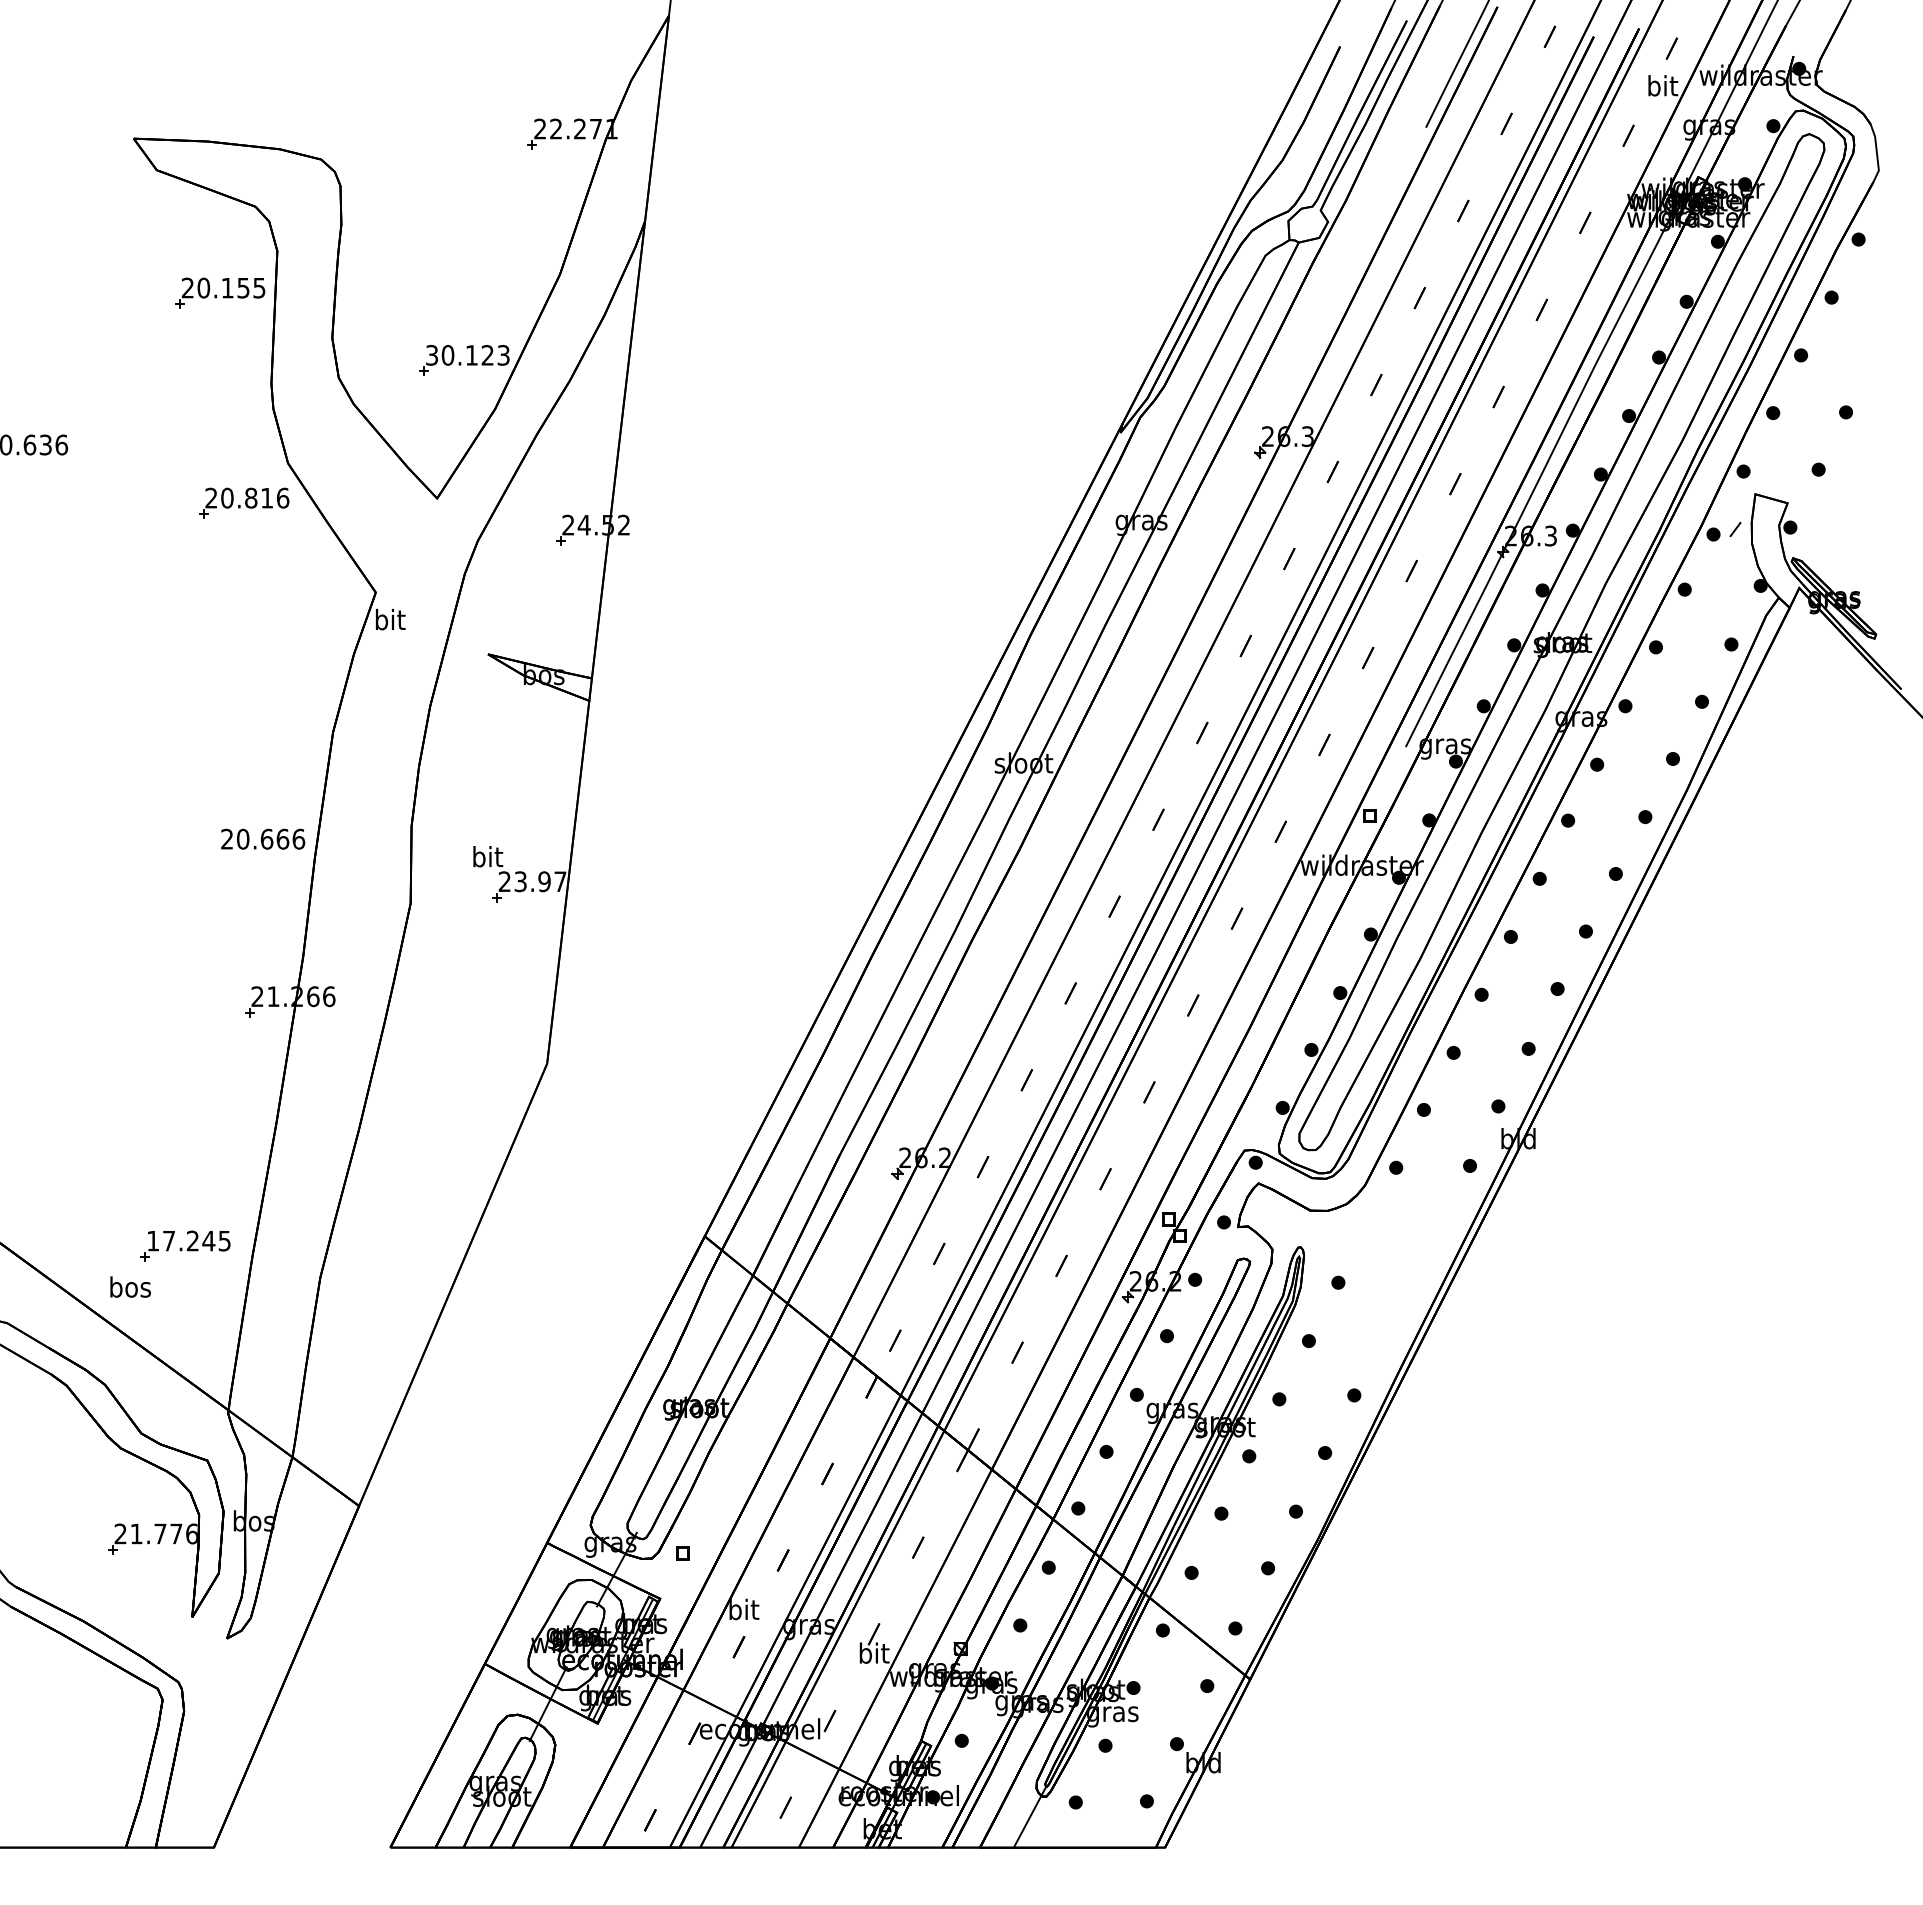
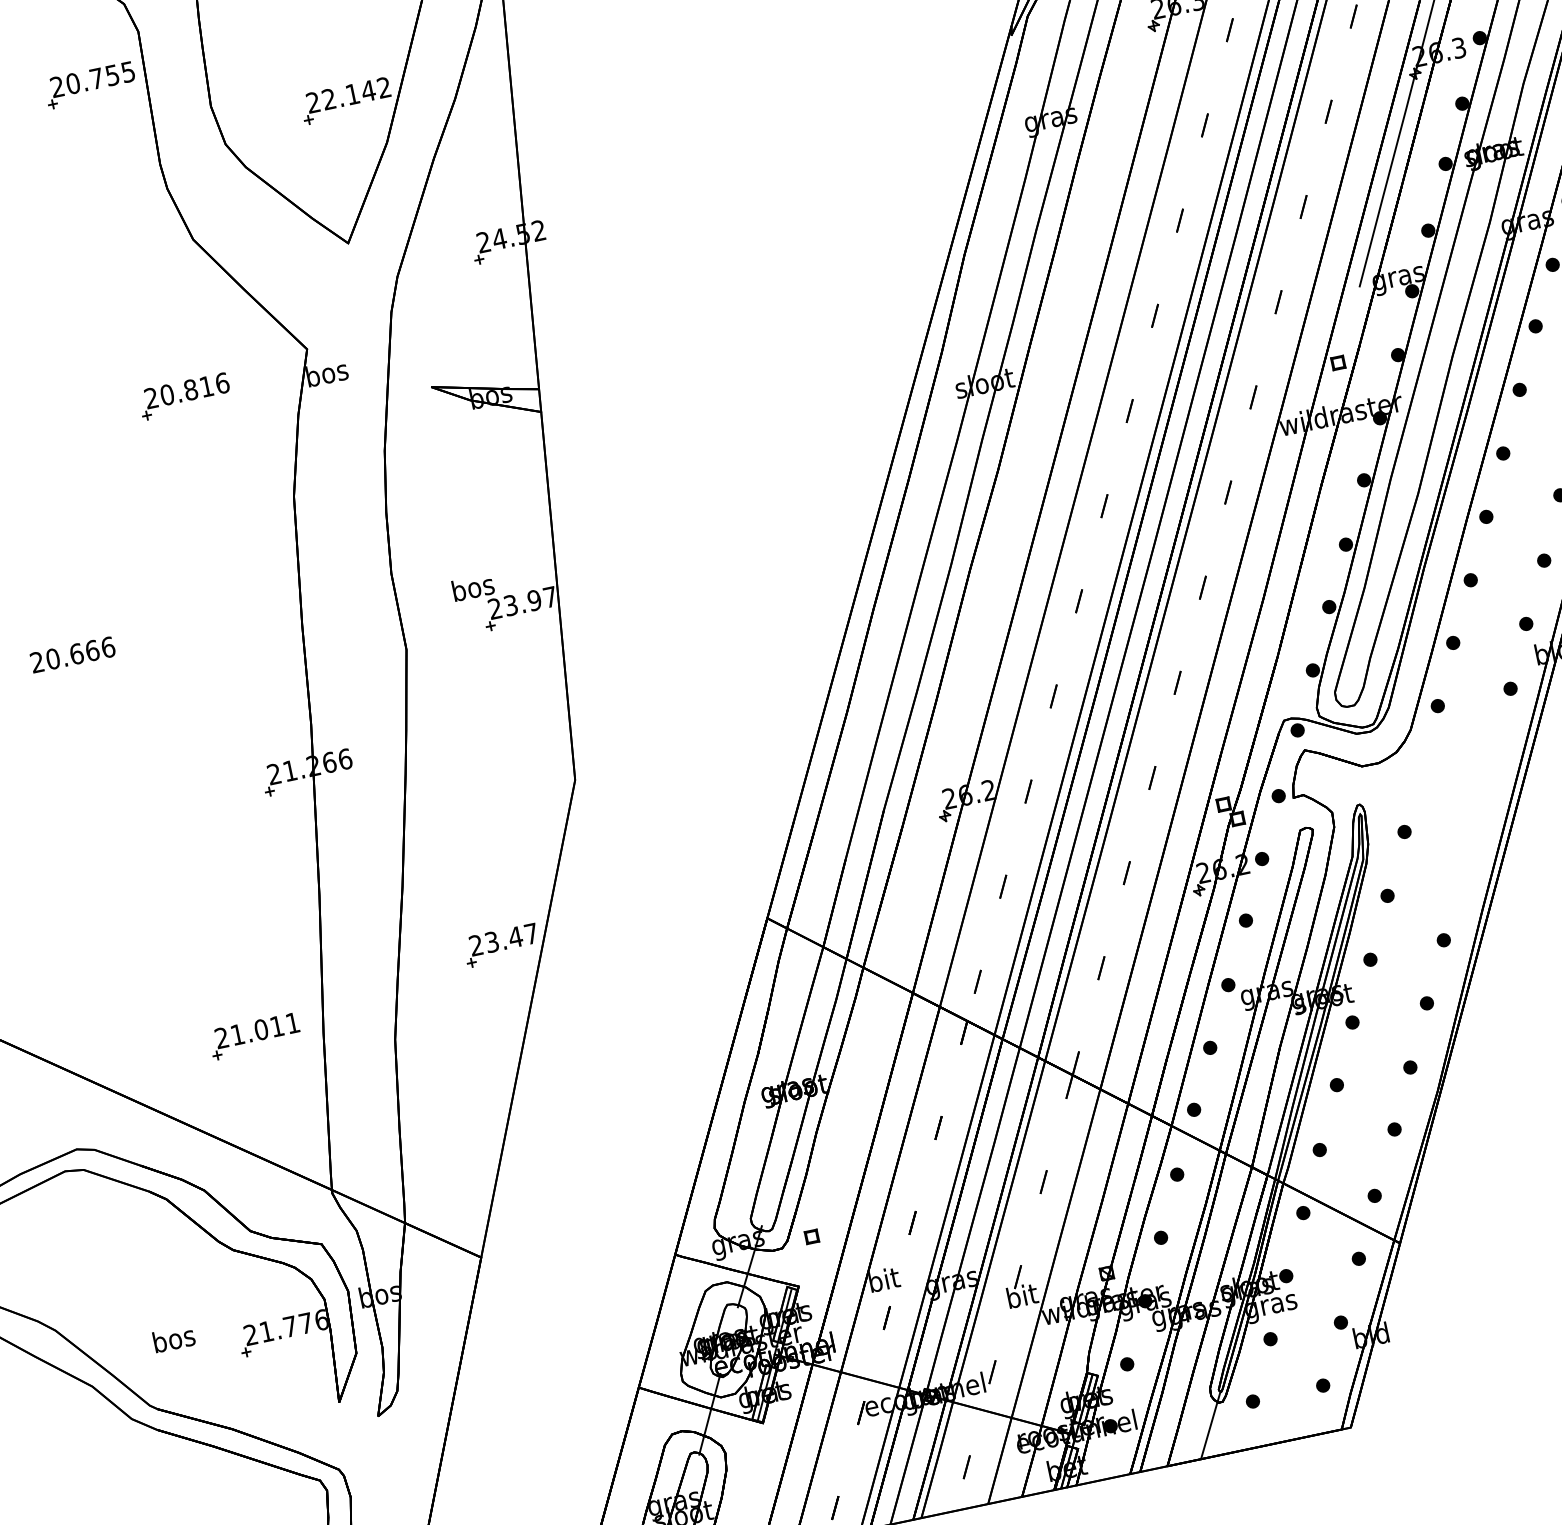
text: (227, 288) -> (96, 79), 20.155 -> 20.755
text: (467, 355) -> (348, 95), 30.123 -> 22.142
part: (244, 502) -> (185, 395), moved
text: (390, 619) -> (327, 372), bit -> bos
text: (263, 838) -> (73, 654), moved
text: (487, 856) -> (472, 587), bit -> bos
part: (442, 1208) -> (501, 945), added
text: (188, 1240) -> (256, 1030), 17.245 -> 21.011
text: (130, 1286) -> (173, 1338), moved

